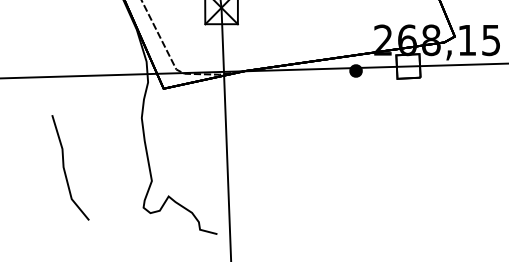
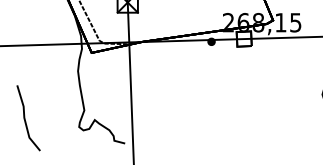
line: (65, 168) -> (25, 118), moved

